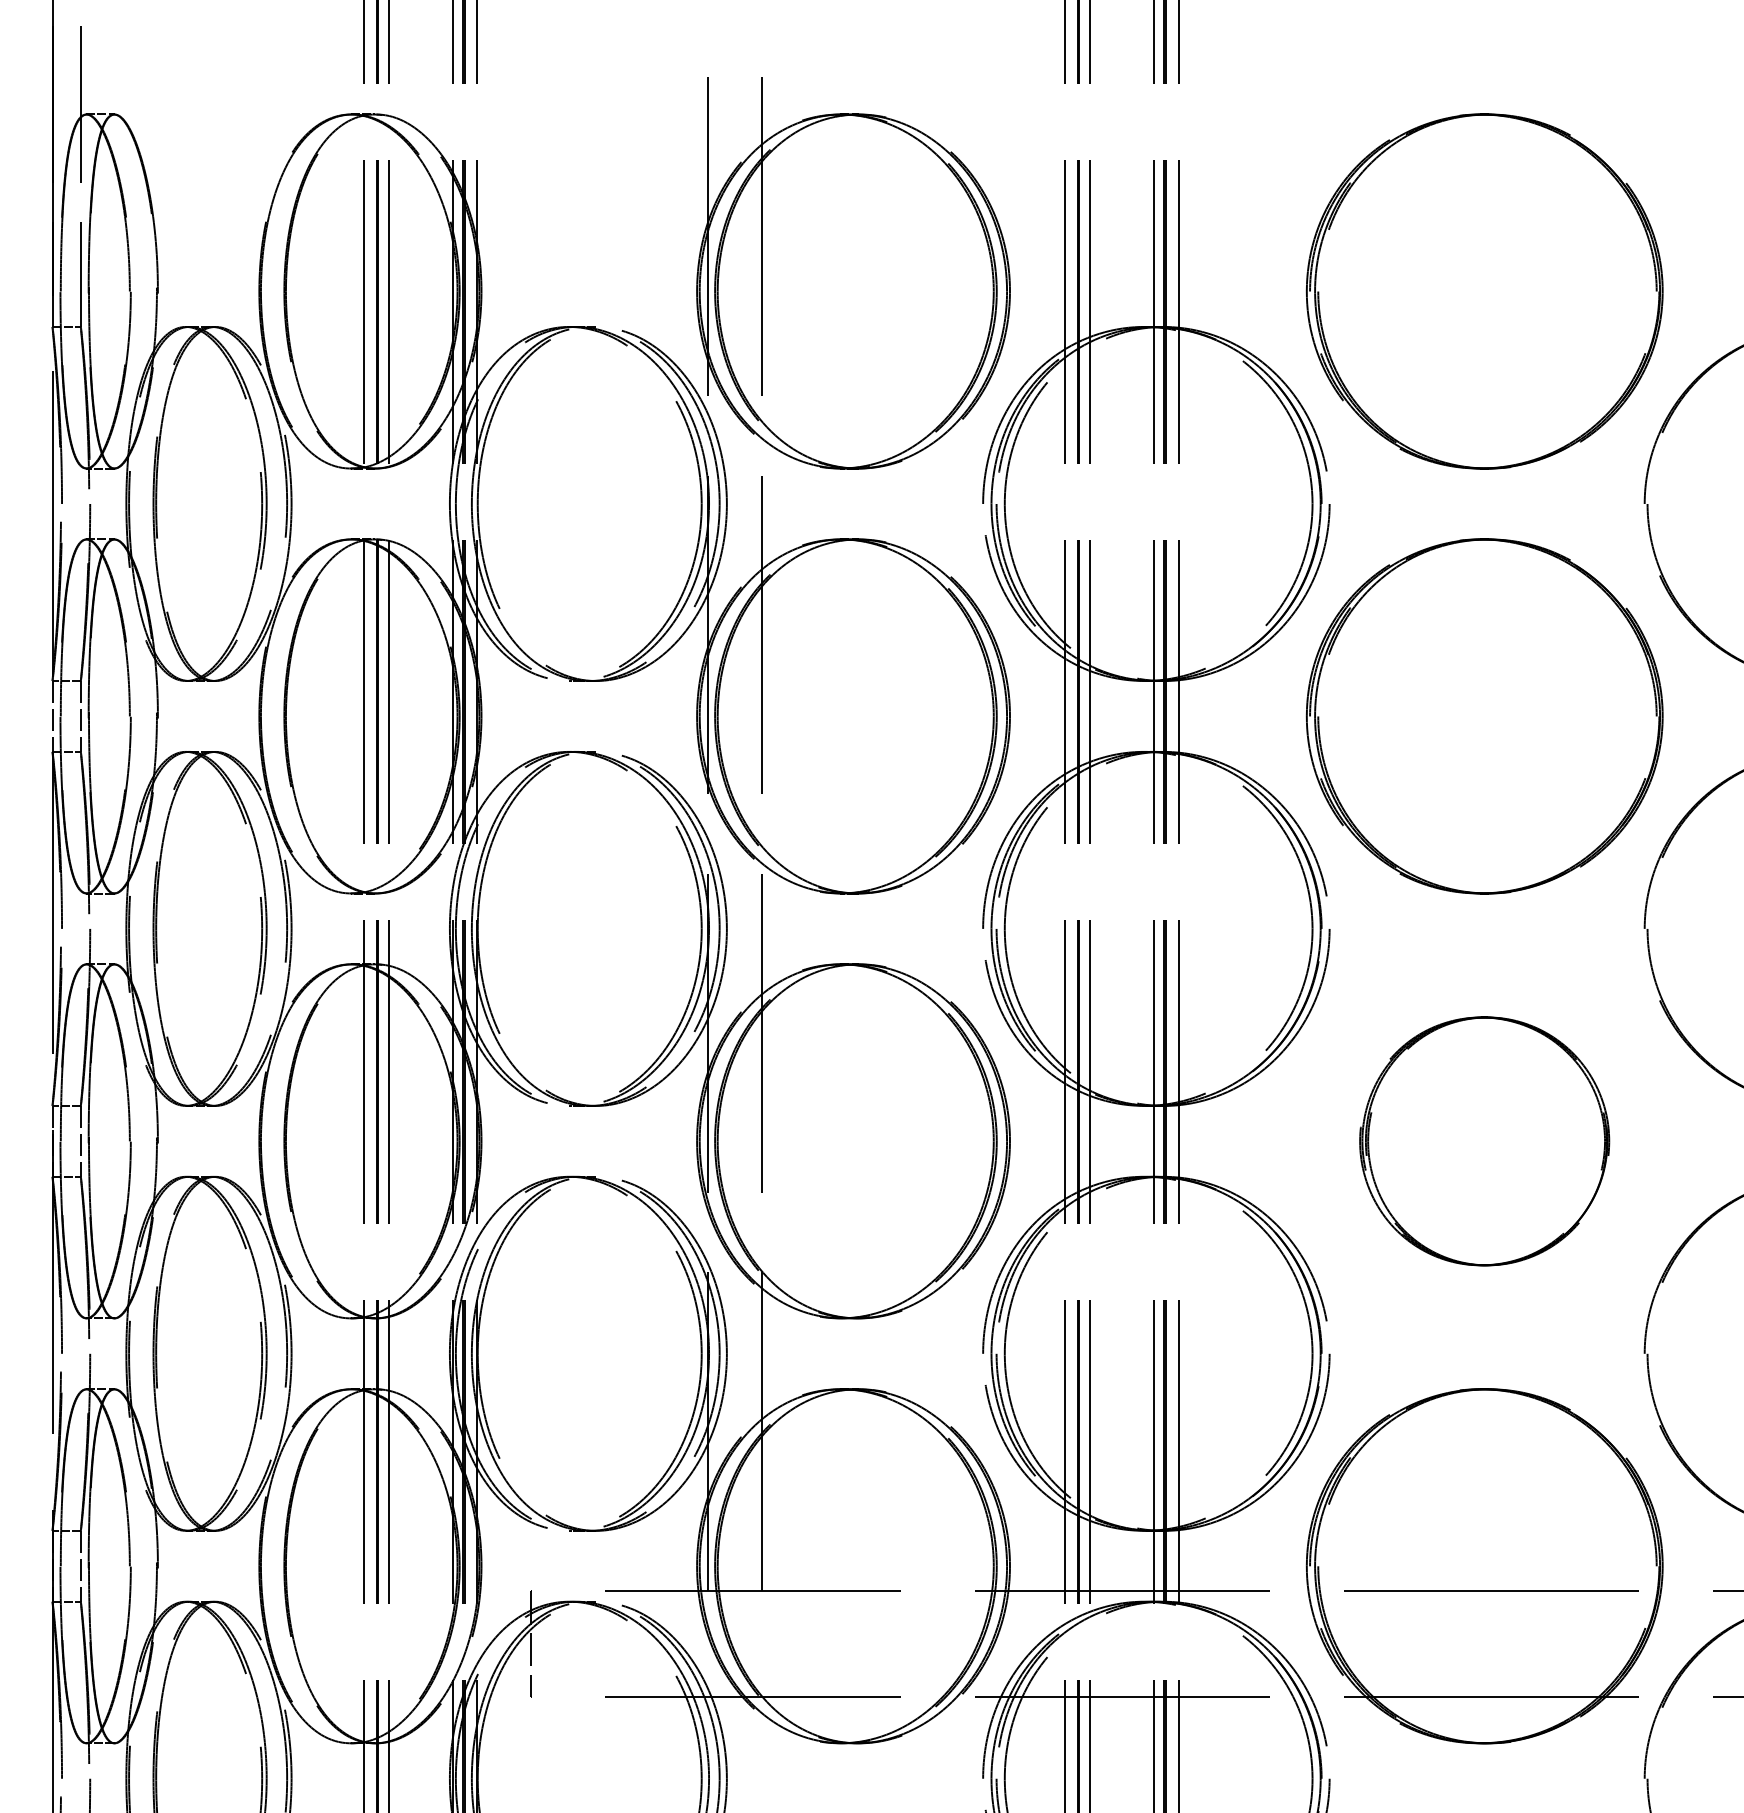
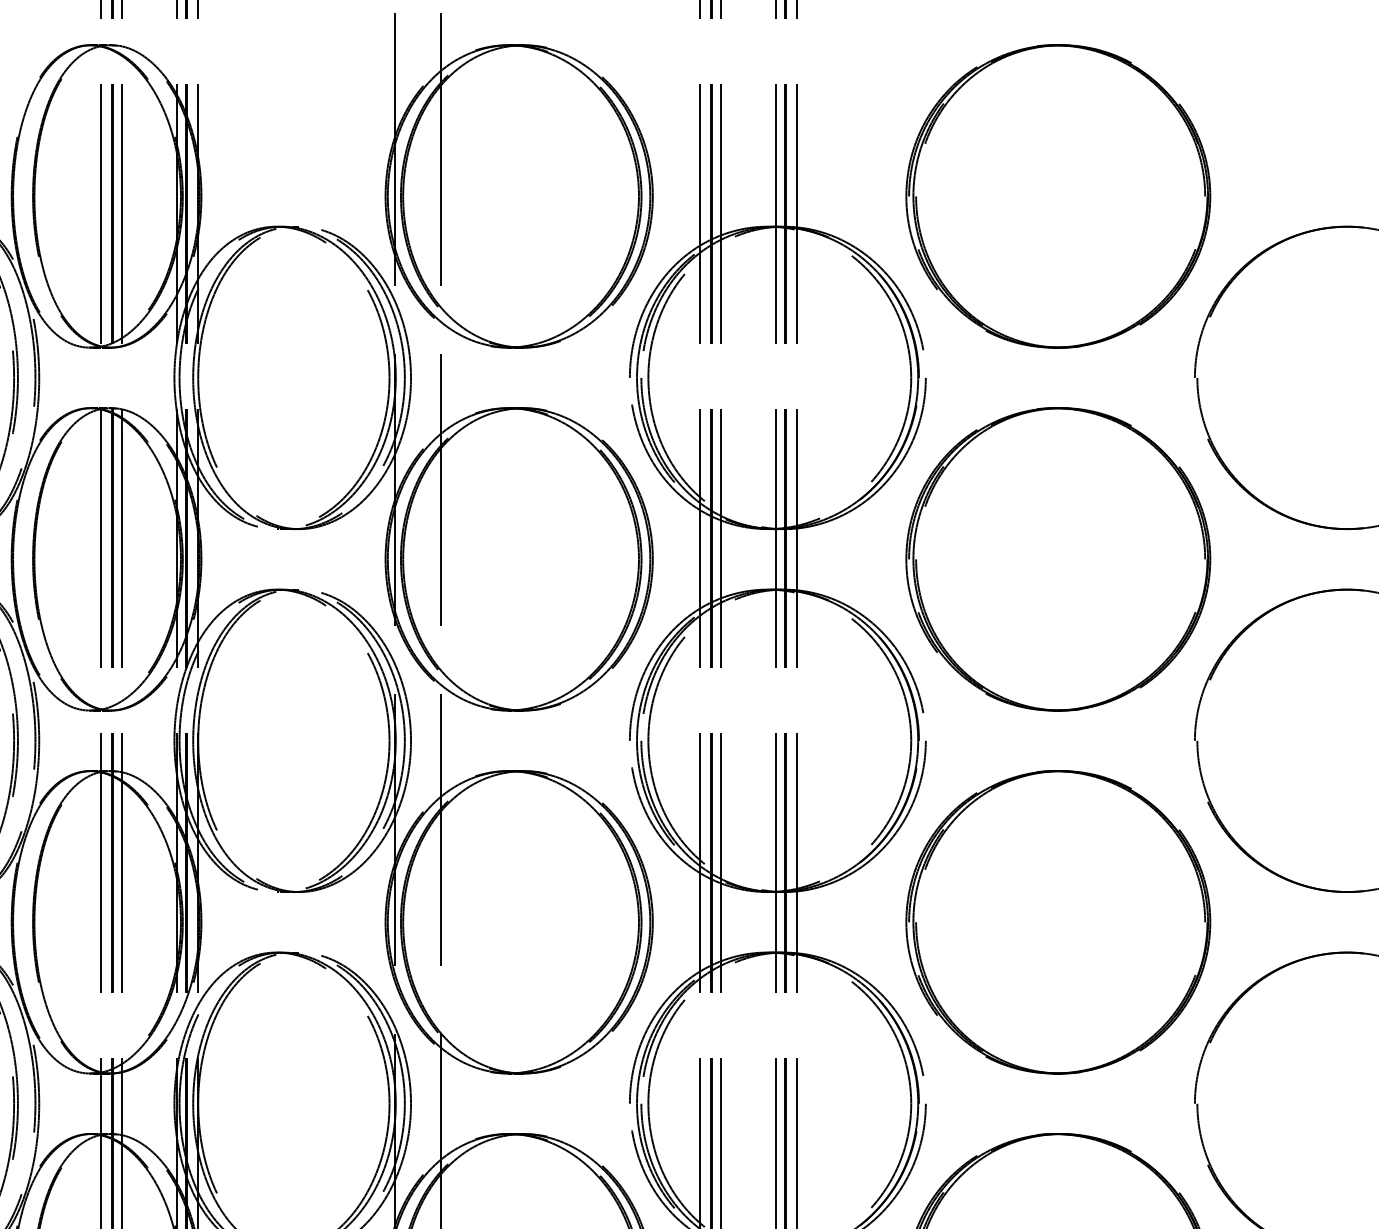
part: (1484, 1141) -> (1058, 922), size x1.43

